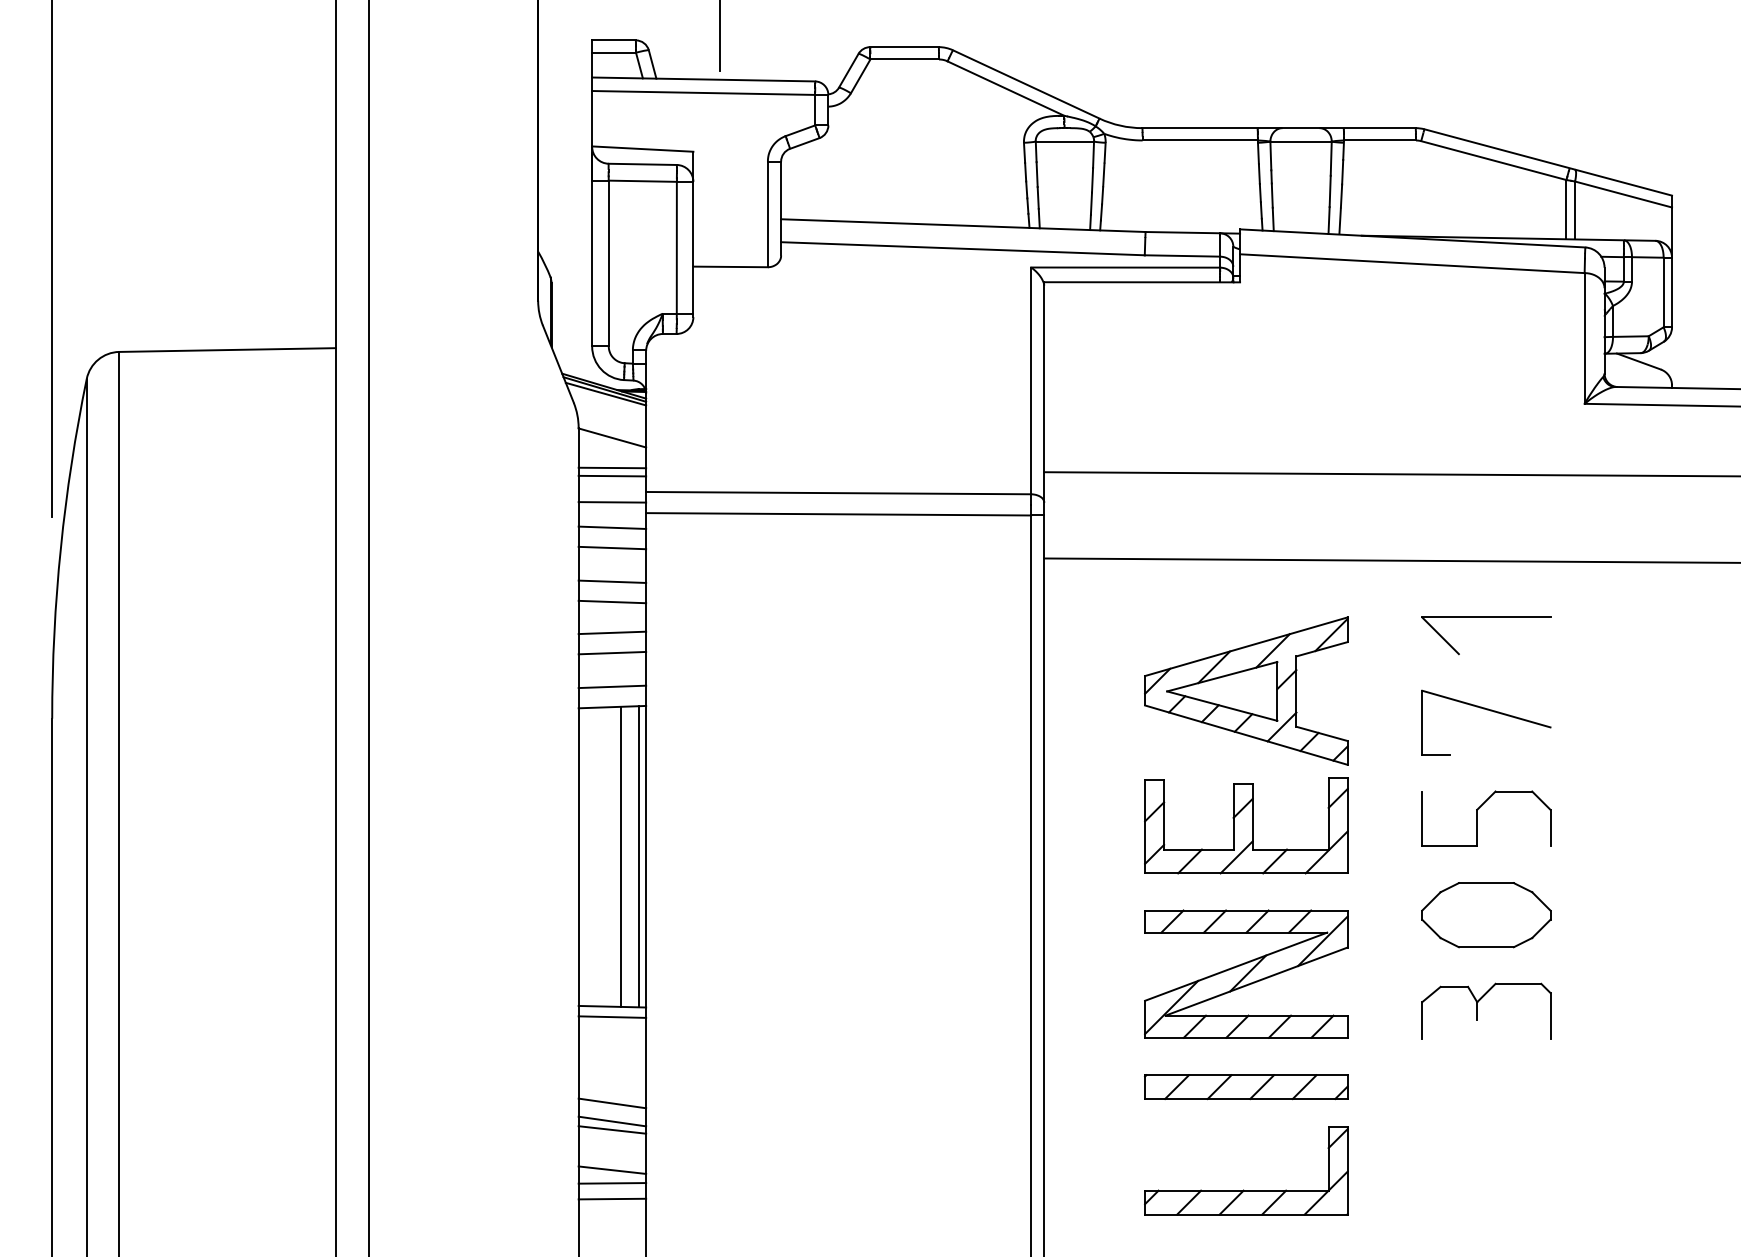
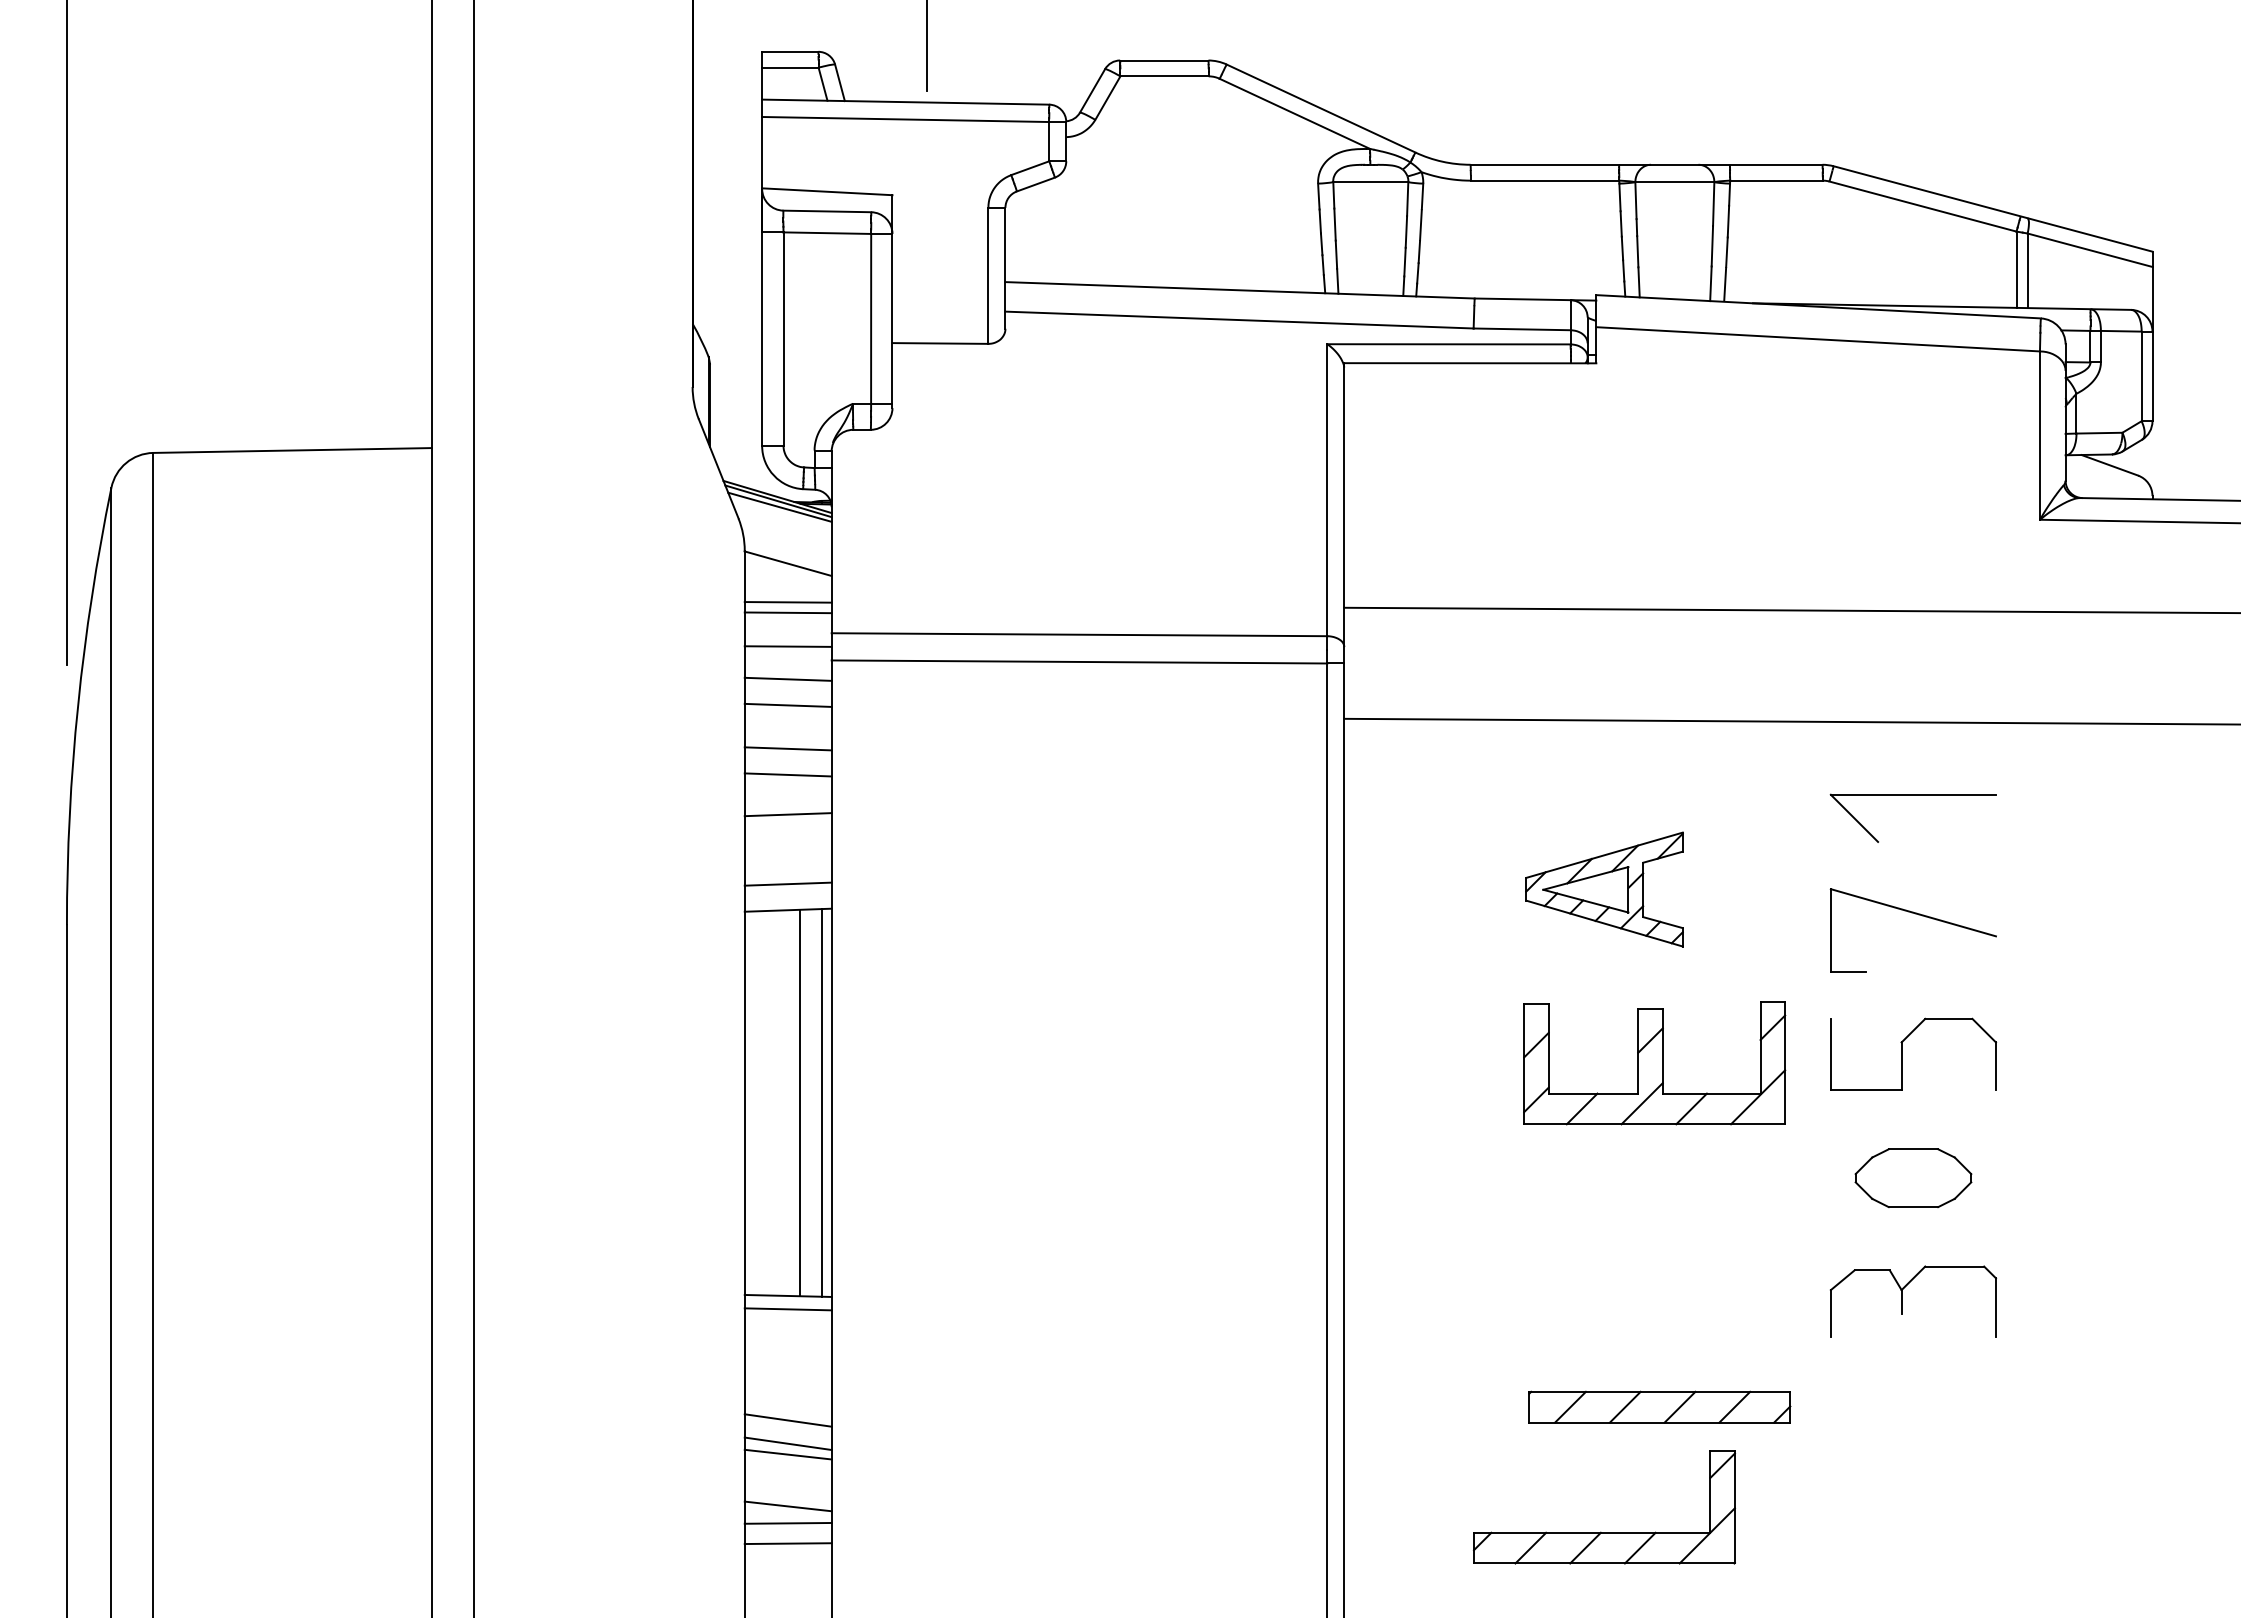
line: (612, 652) -> (788, 839), removed
part: (1246, 690) -> (1604, 888), size x0.6
part: (1246, 825) -> (1654, 1062), moved
part: (1486, 915) -> (1913, 1178), size x0.7
part: (1246, 973) -> (1604, 1253), removed
part: (1246, 1087) -> (1659, 1407), moved

